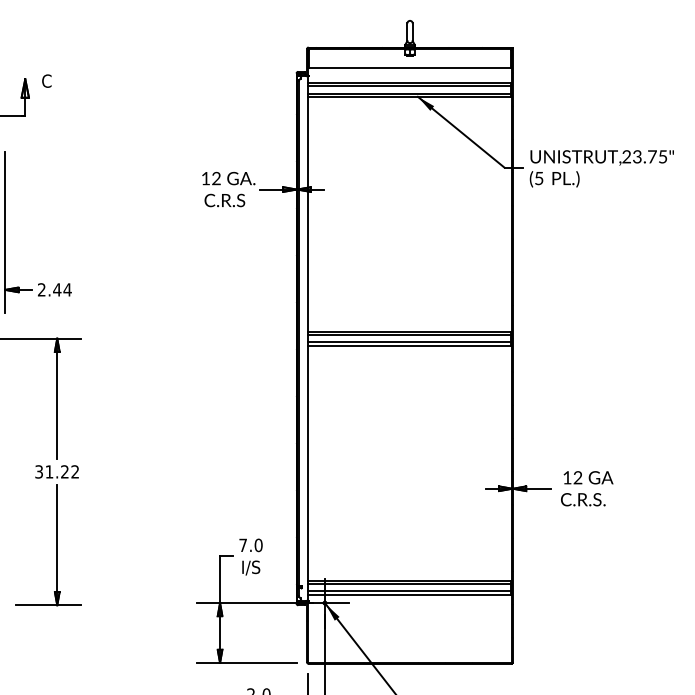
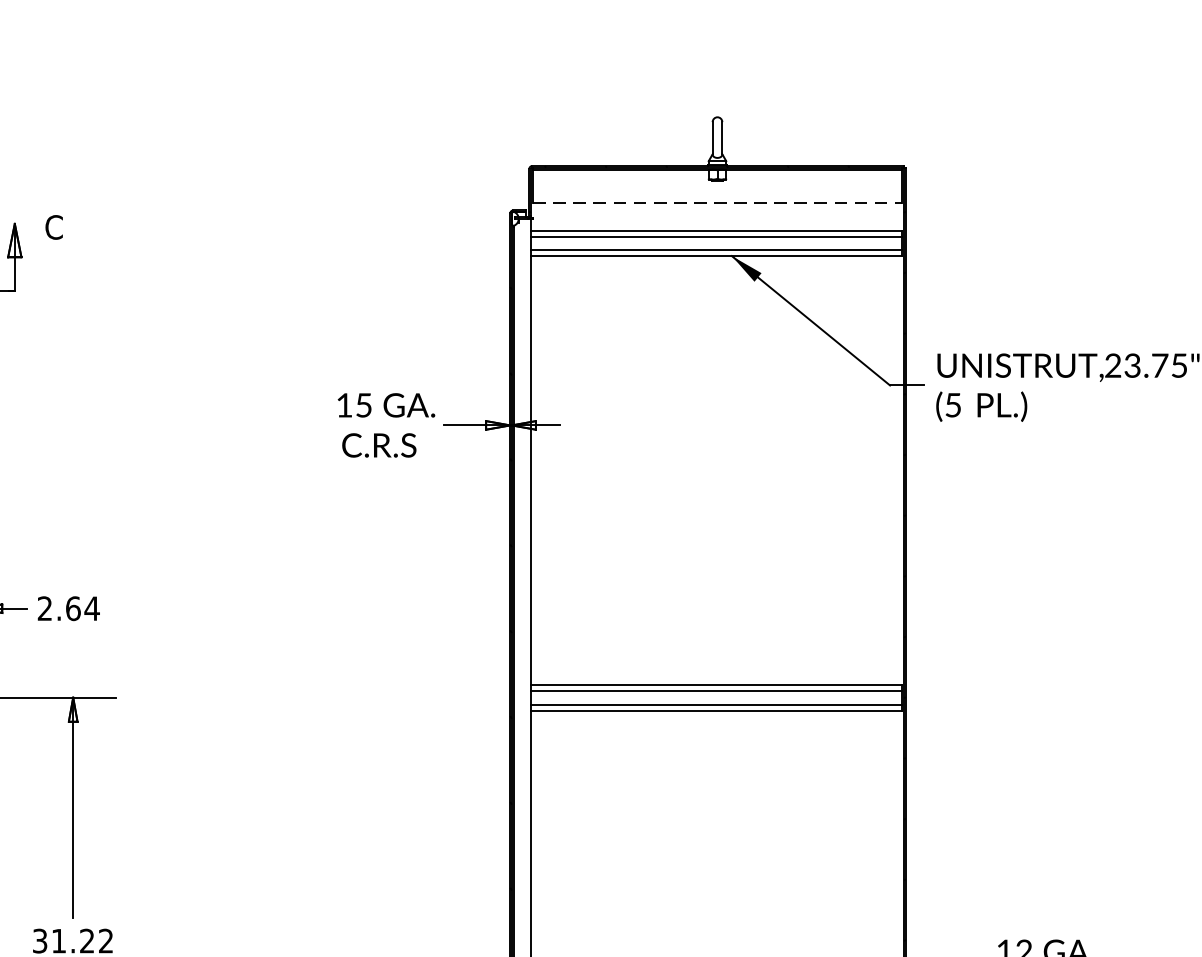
line: (410, 67) -> (718, 202), solid -> dashed
text: (216, 178) -> (364, 405), 12 -> 15
text: (57, 289) -> (73, 607), 2.44 -> 2.64

